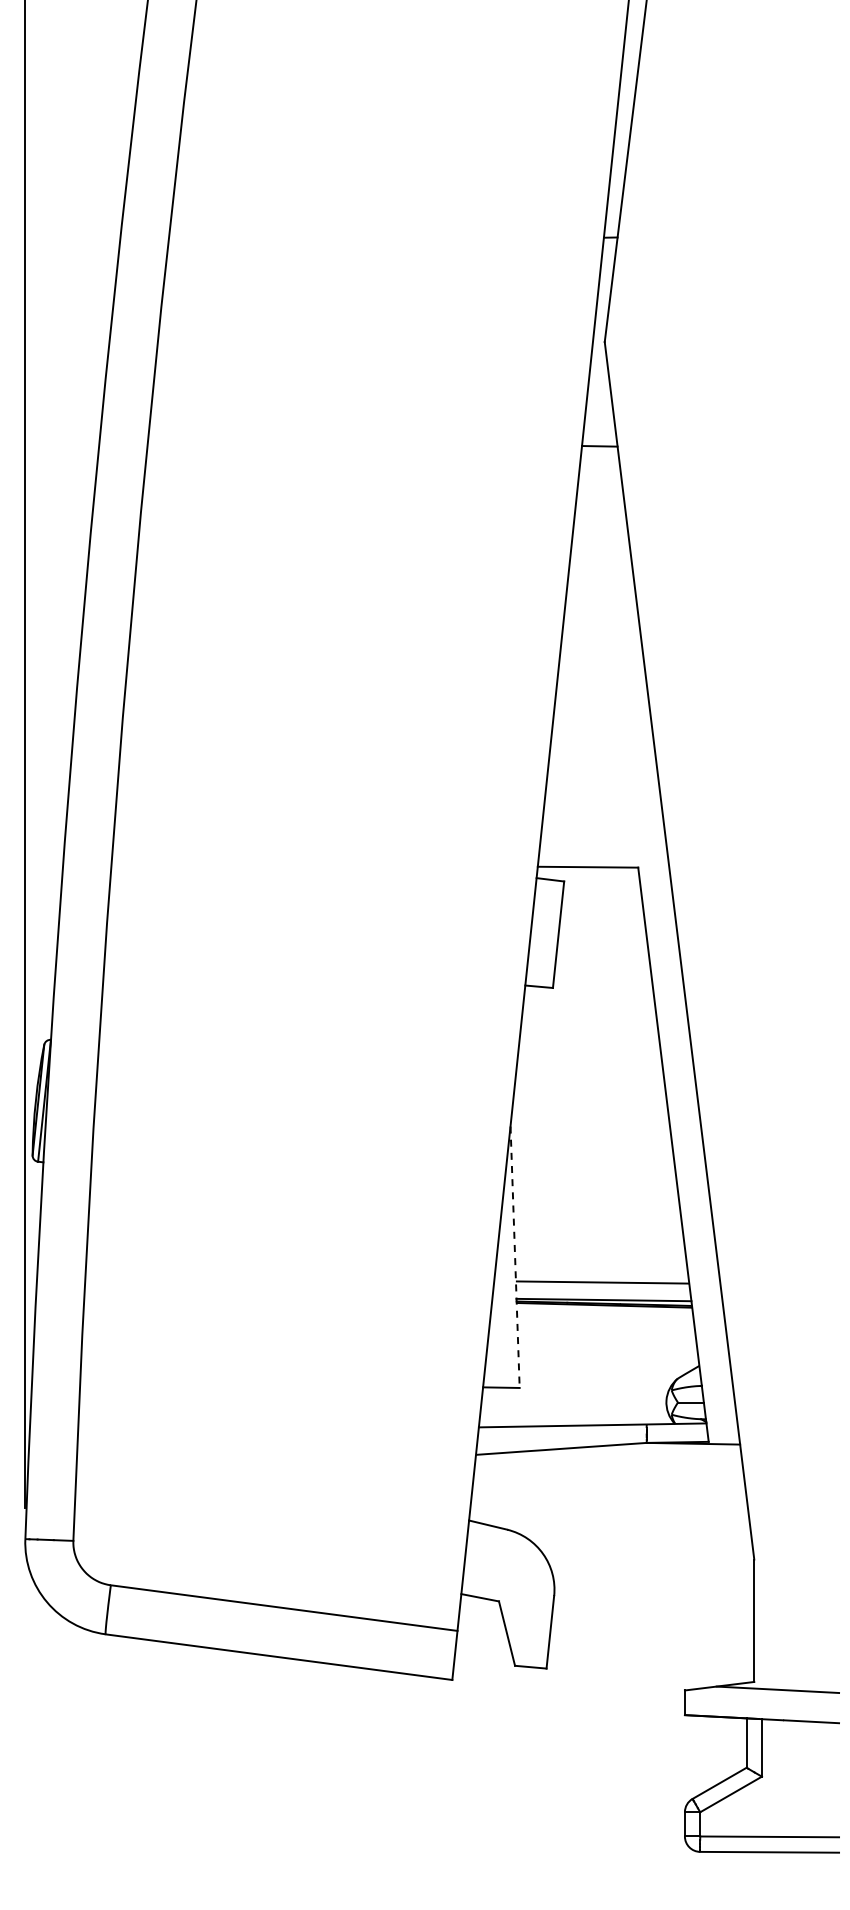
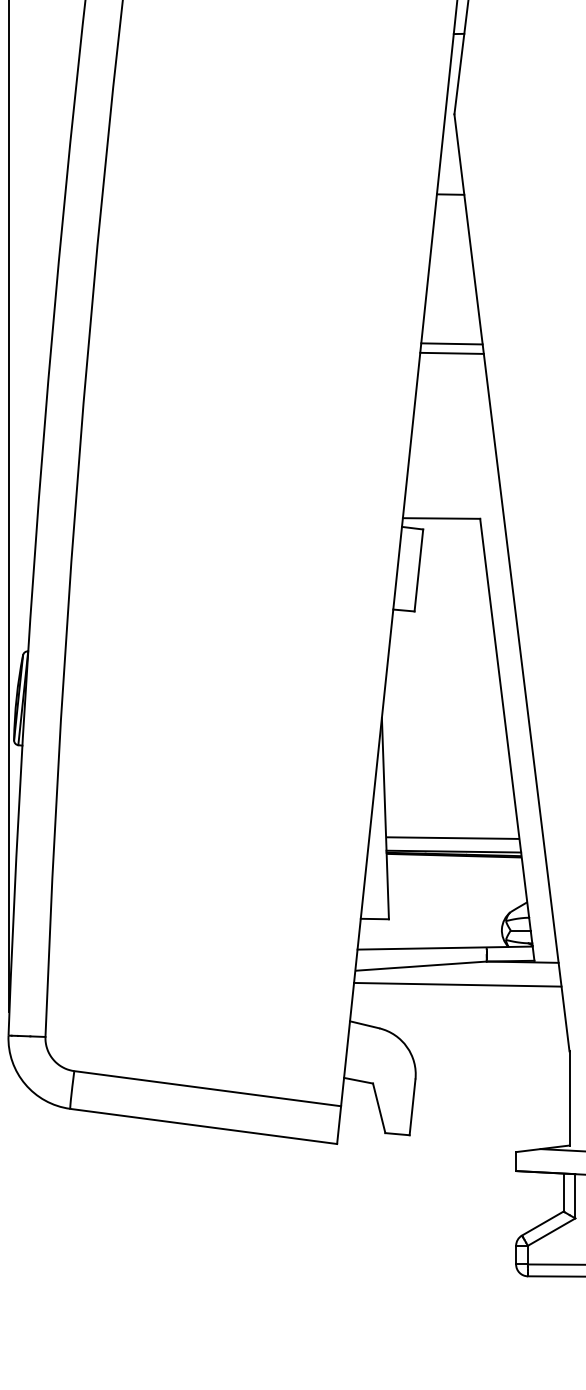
line: (601, 640) -> (451, 344), added
line: (601, 652) -> (451, 353), added
line: (515, 1257) -> (385, 818), dashed -> solid
line: (608, 1472) -> (457, 984), added

